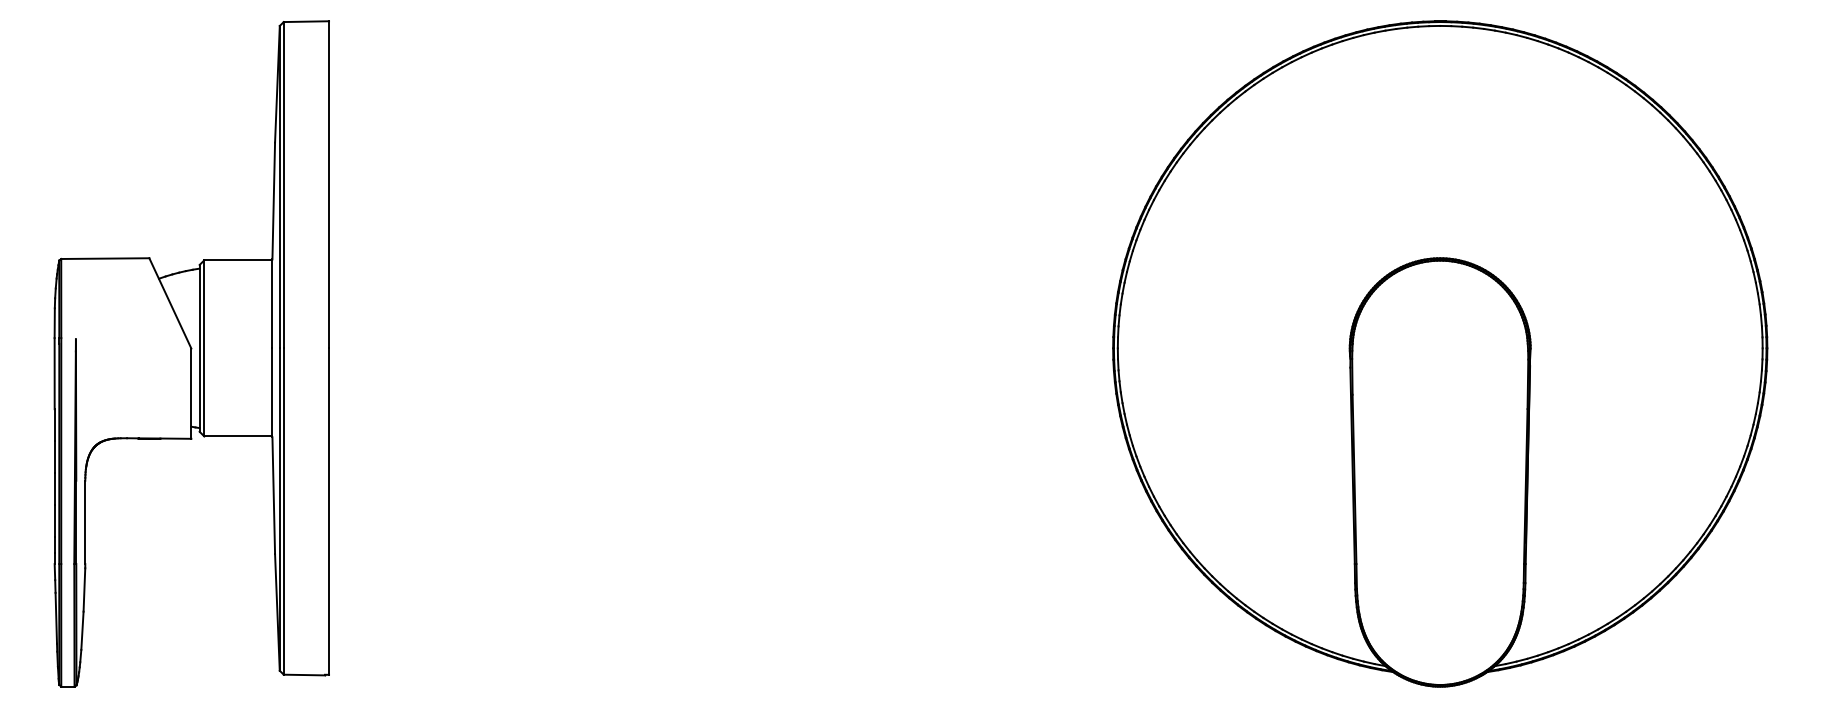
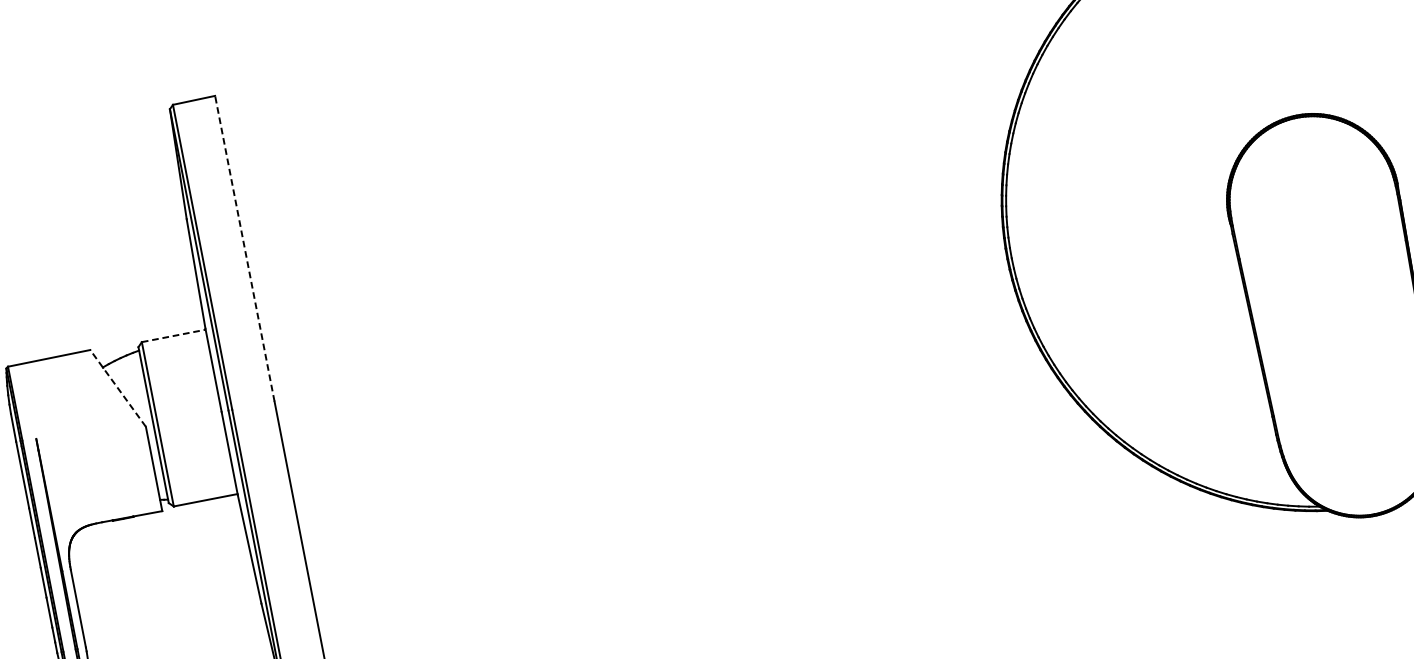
line: (329, 184) -> (245, 248), solid -> dashed
line: (238, 260) -> (173, 335), solid -> dashed
line: (170, 303) -> (118, 388), solid -> dashed

